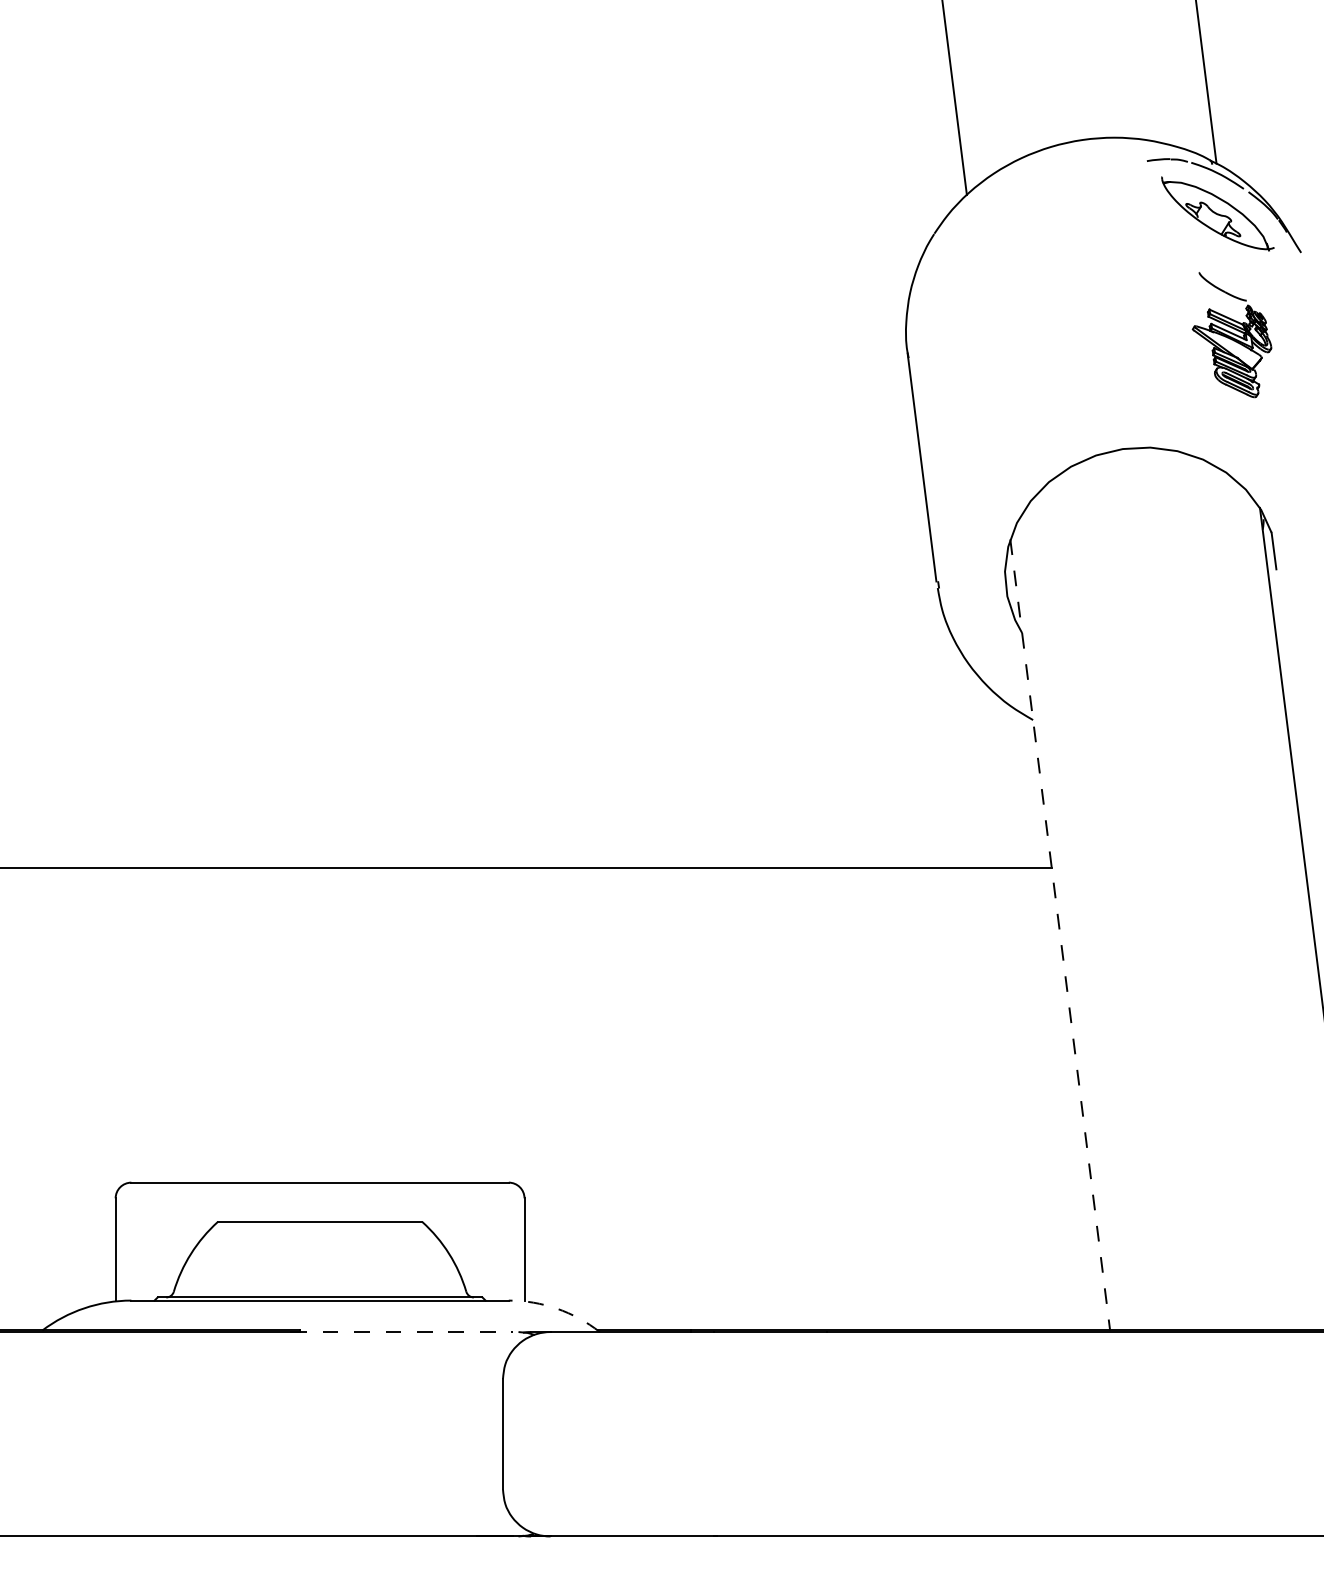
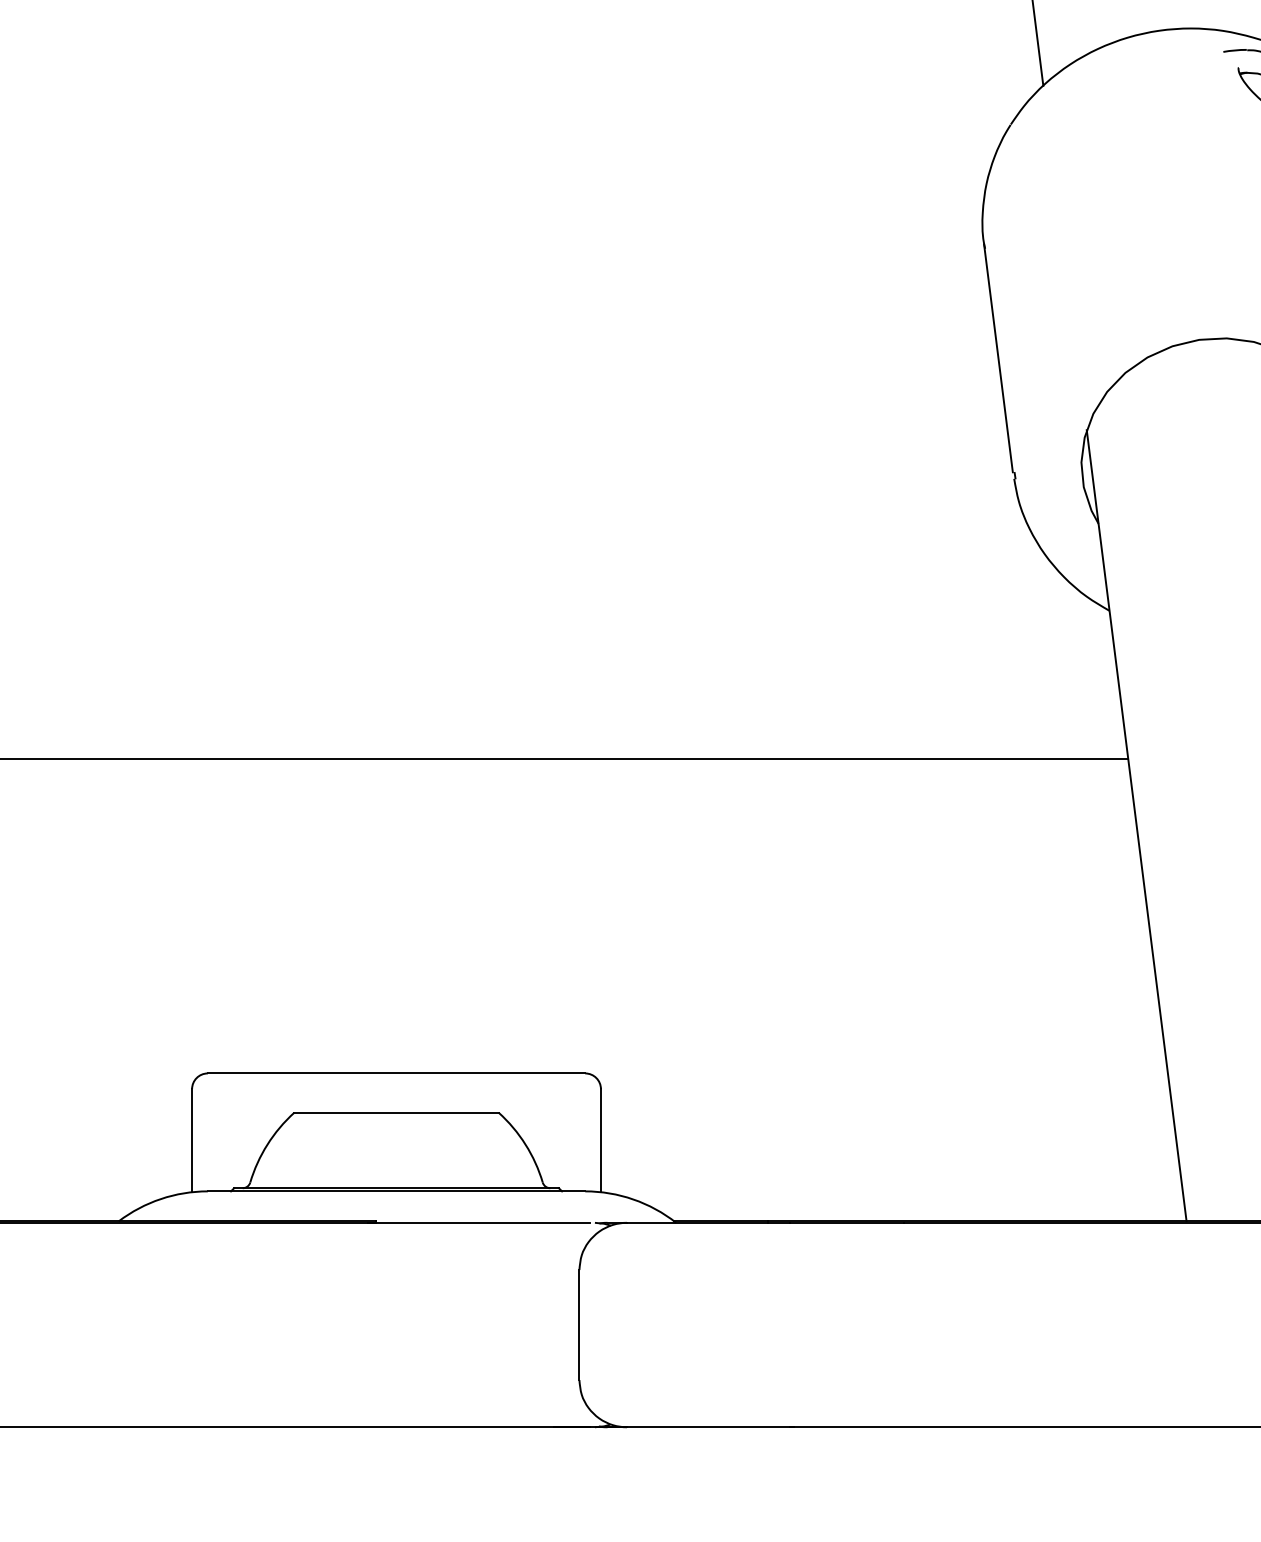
line: (1060, 934) -> (1136, 825), dashed -> solid
arc: (556, 1308) -> (632, 1199), dashed -> solid
line: (402, 1332) -> (478, 1223), dashed -> solid

